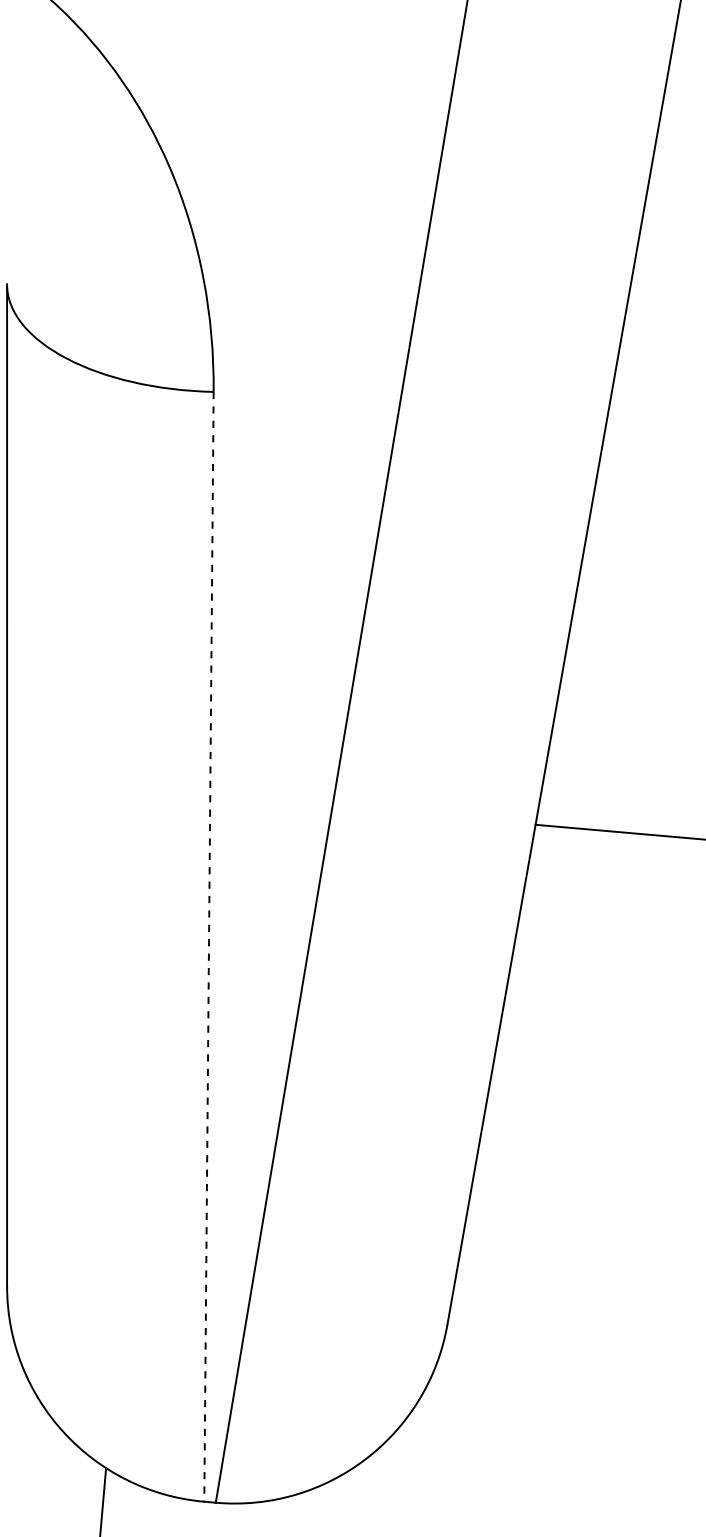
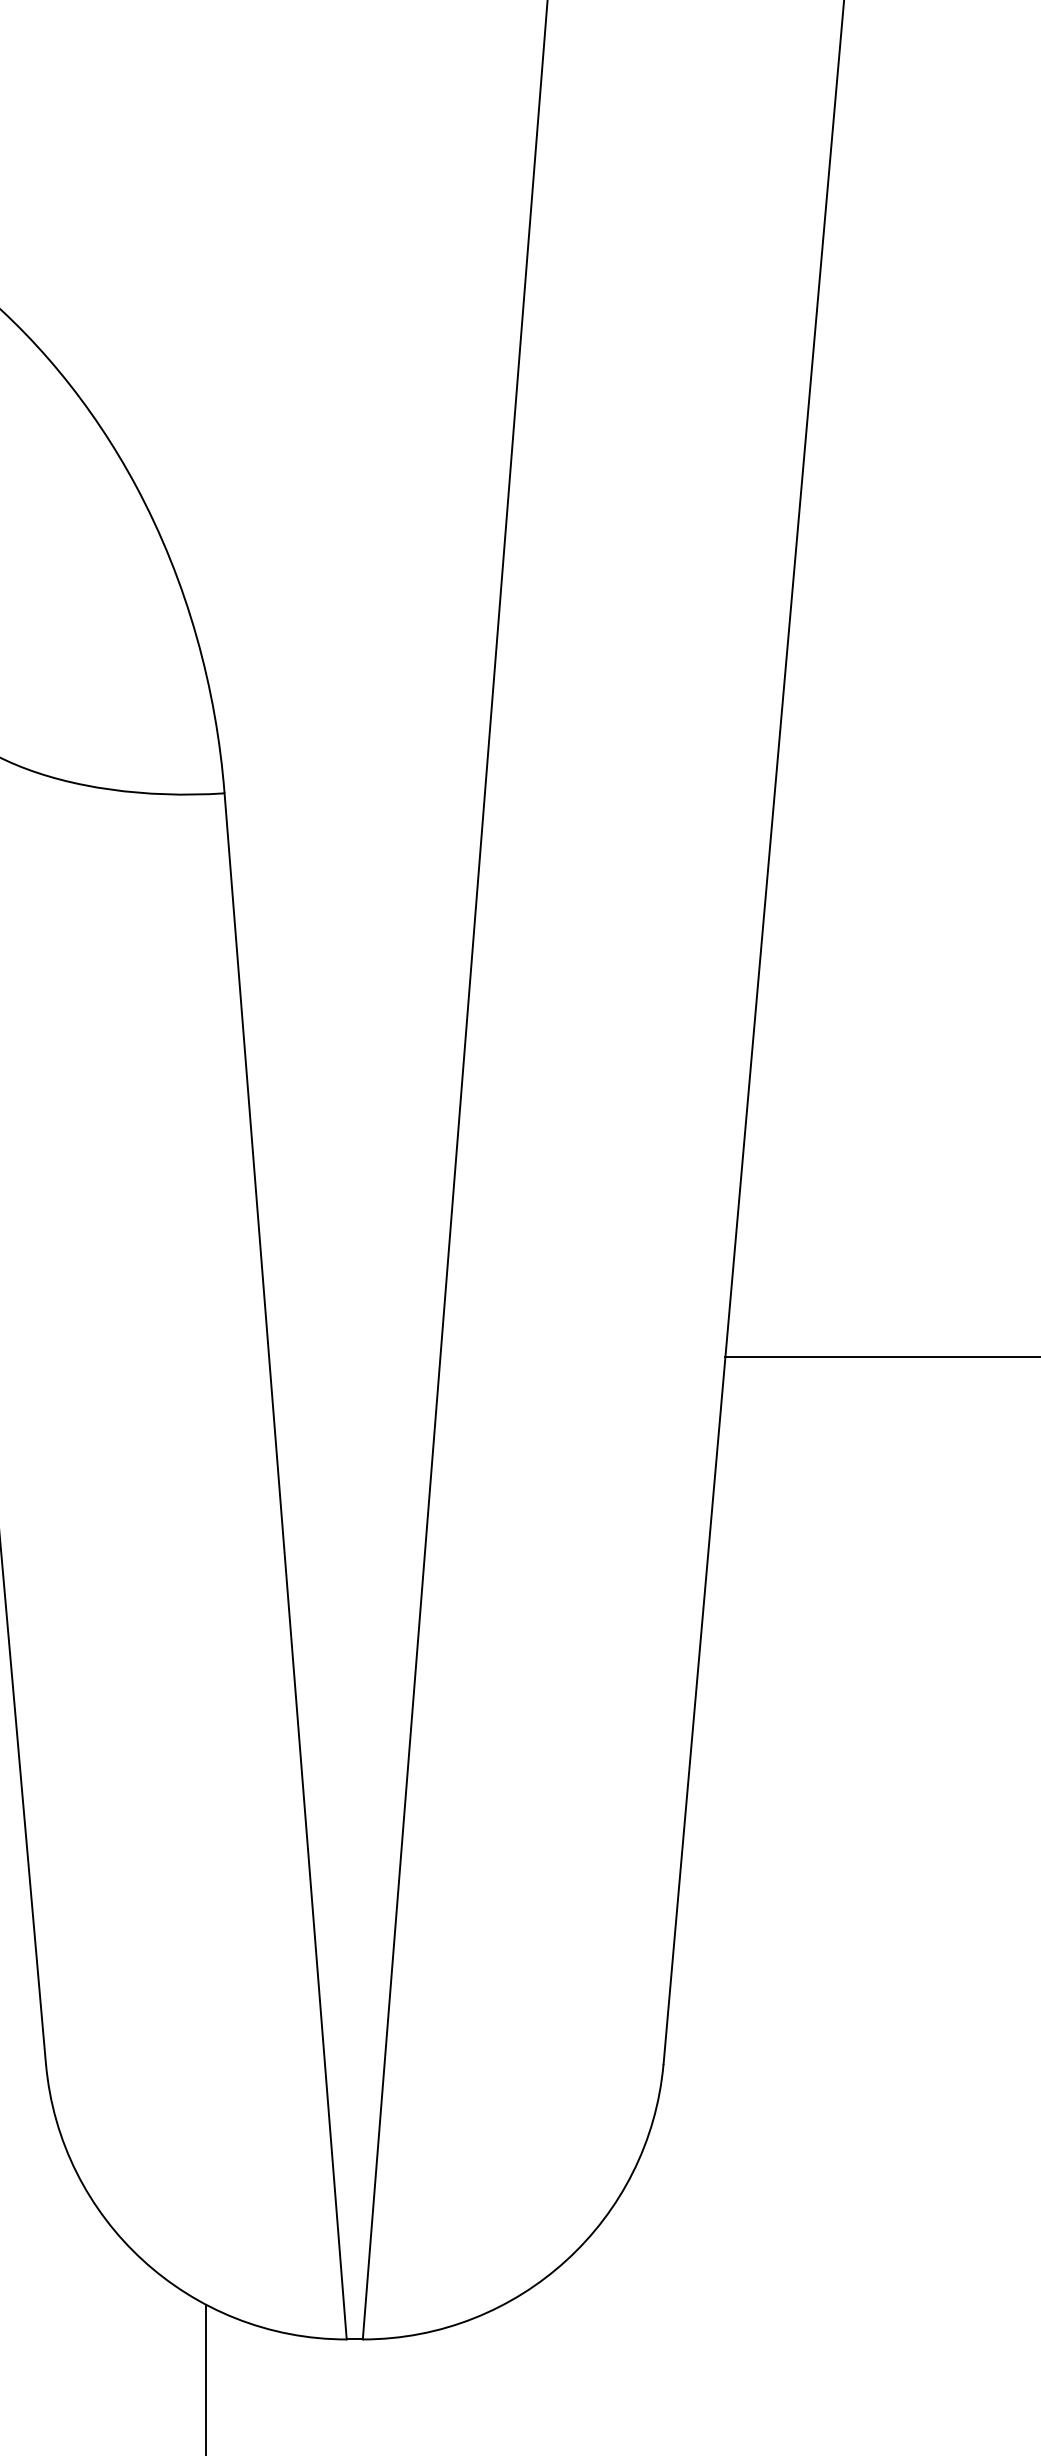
line: (208, 946) -> (285, 1566), dashed -> solid

